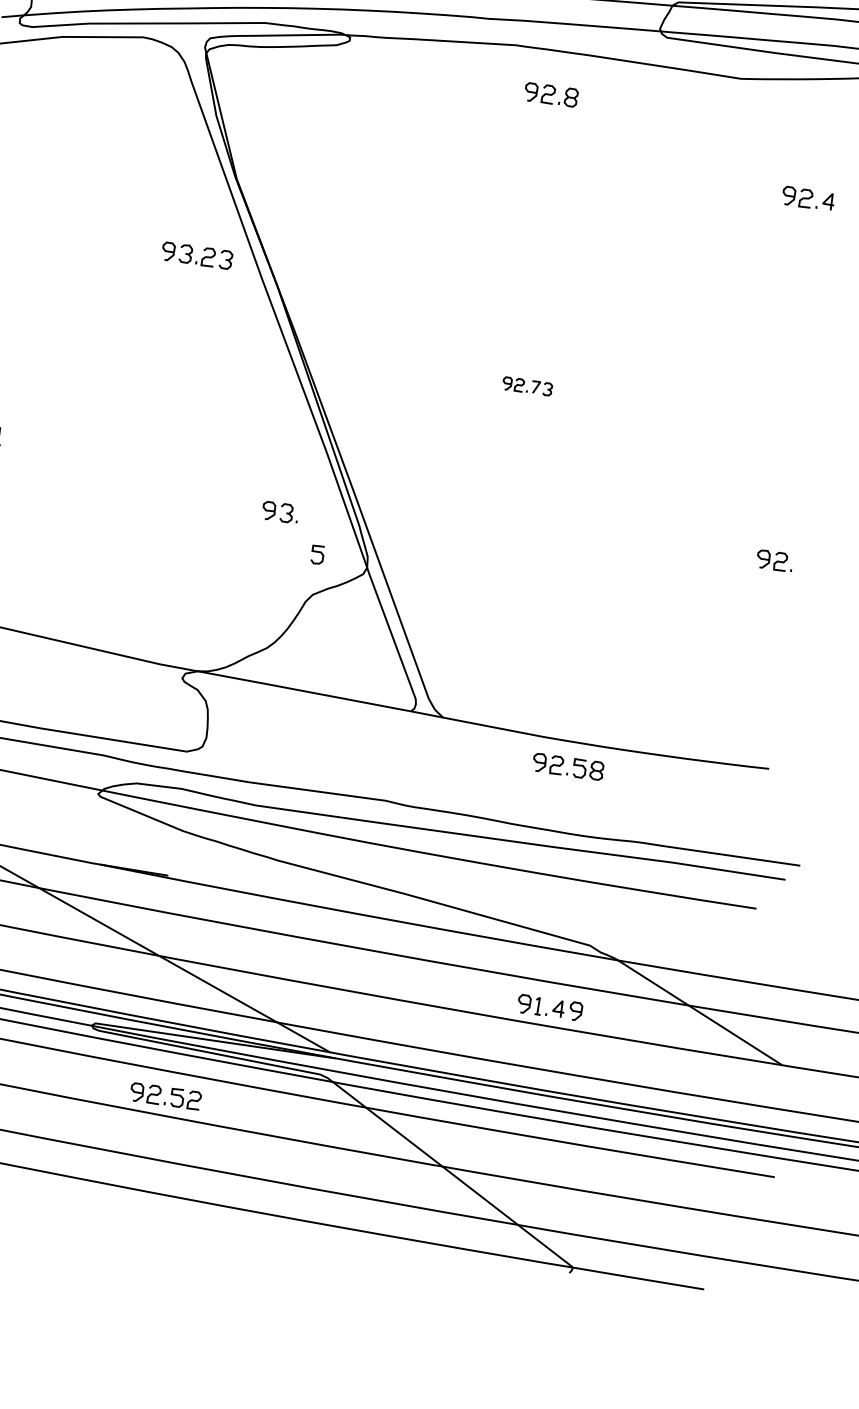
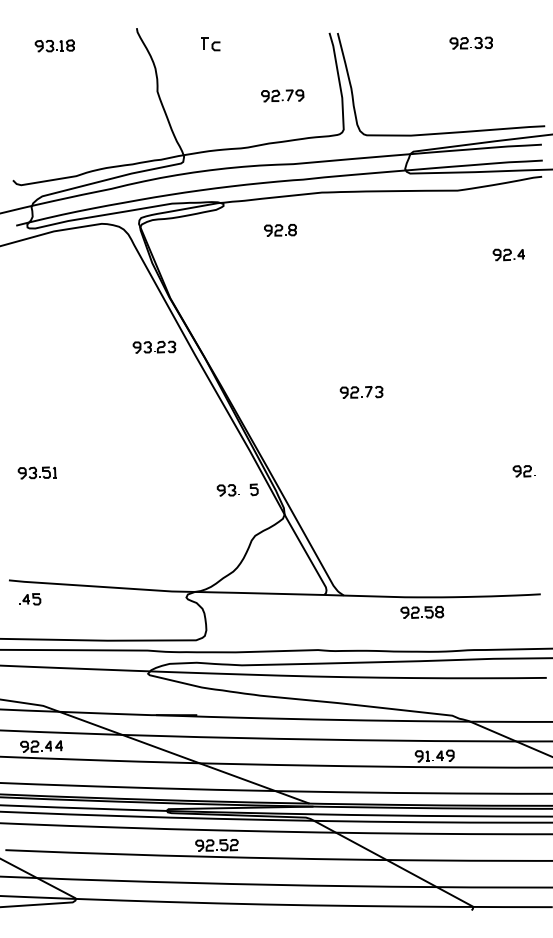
part: (551, 95) -> (280, 230), moved
part: (527, 386) -> (361, 392), size x1.43
curve: (316, 552) -> (253, 488), moved

